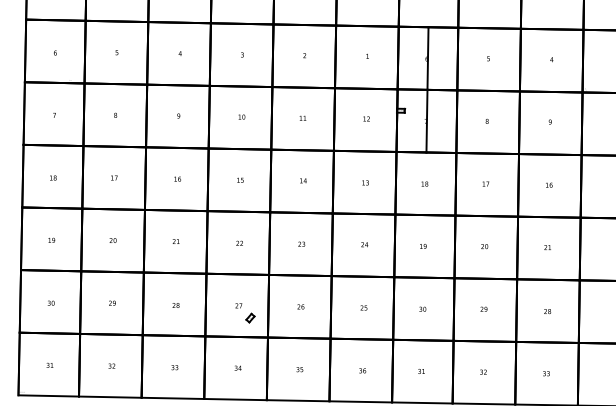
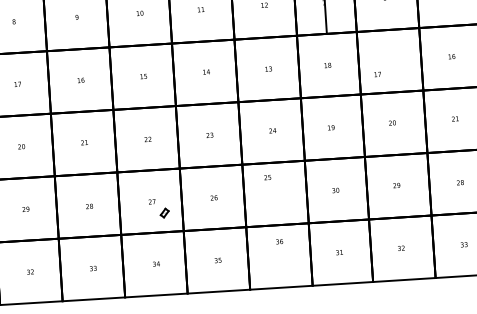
text: (485, 183) -> (377, 73), moved
text: (363, 307) -> (267, 177), moved
text: (362, 370) -> (279, 241), moved

